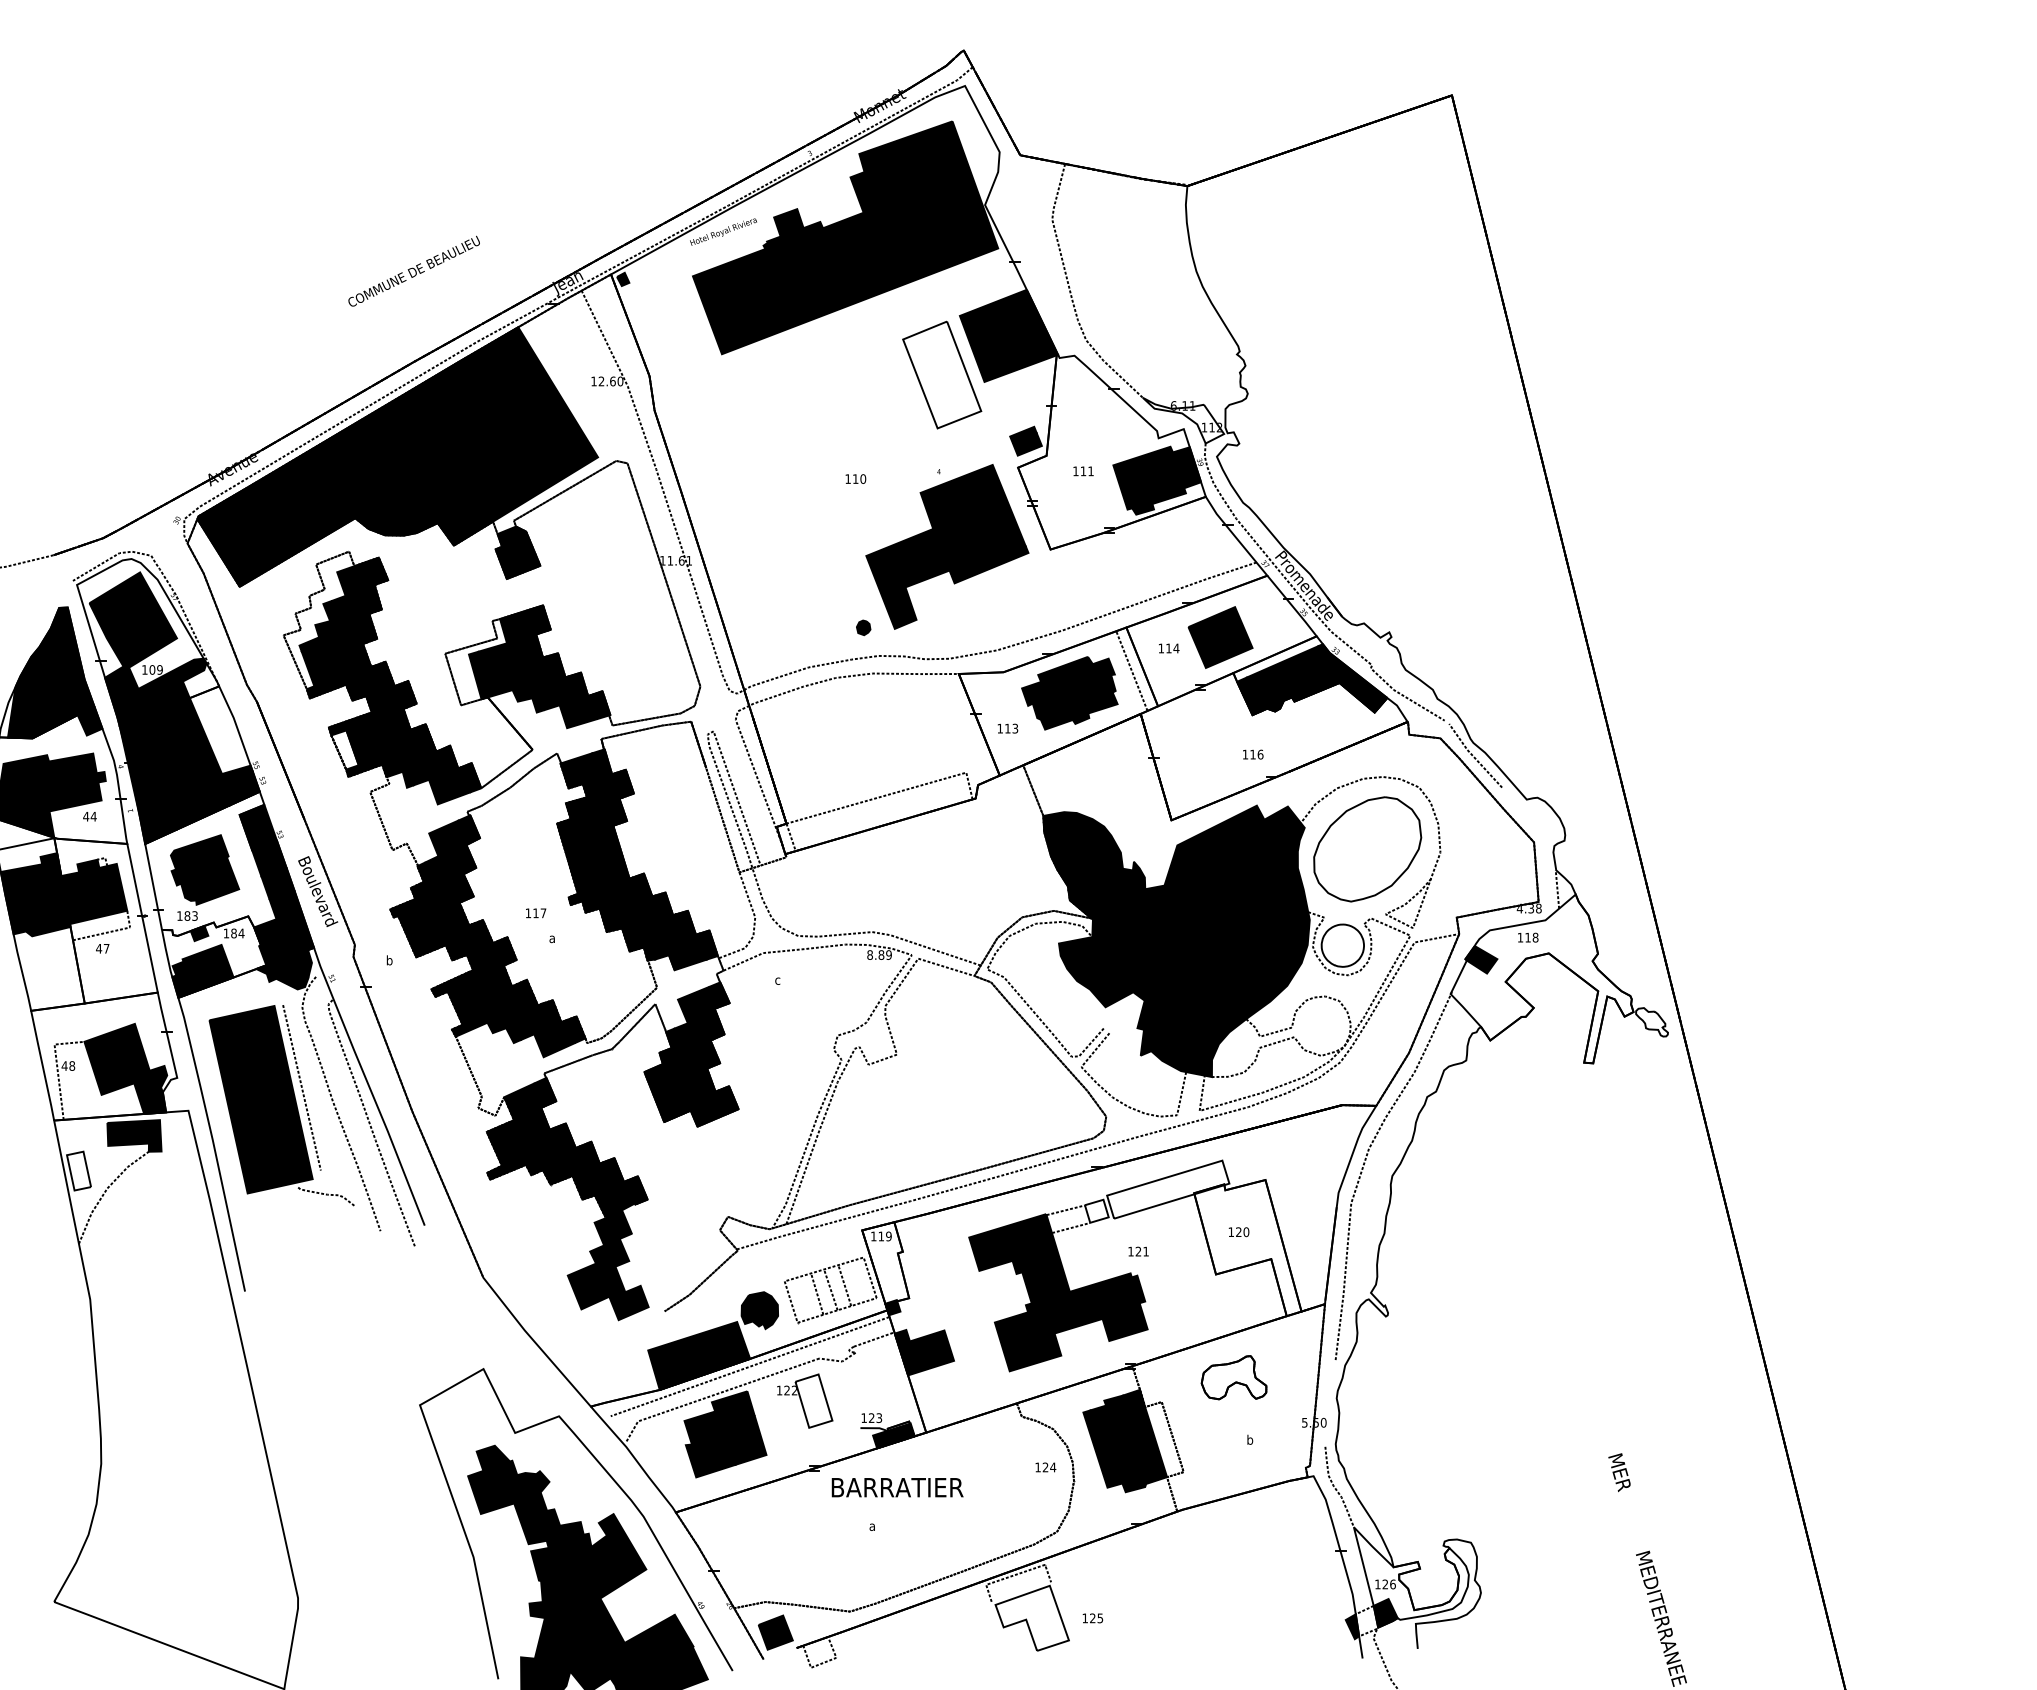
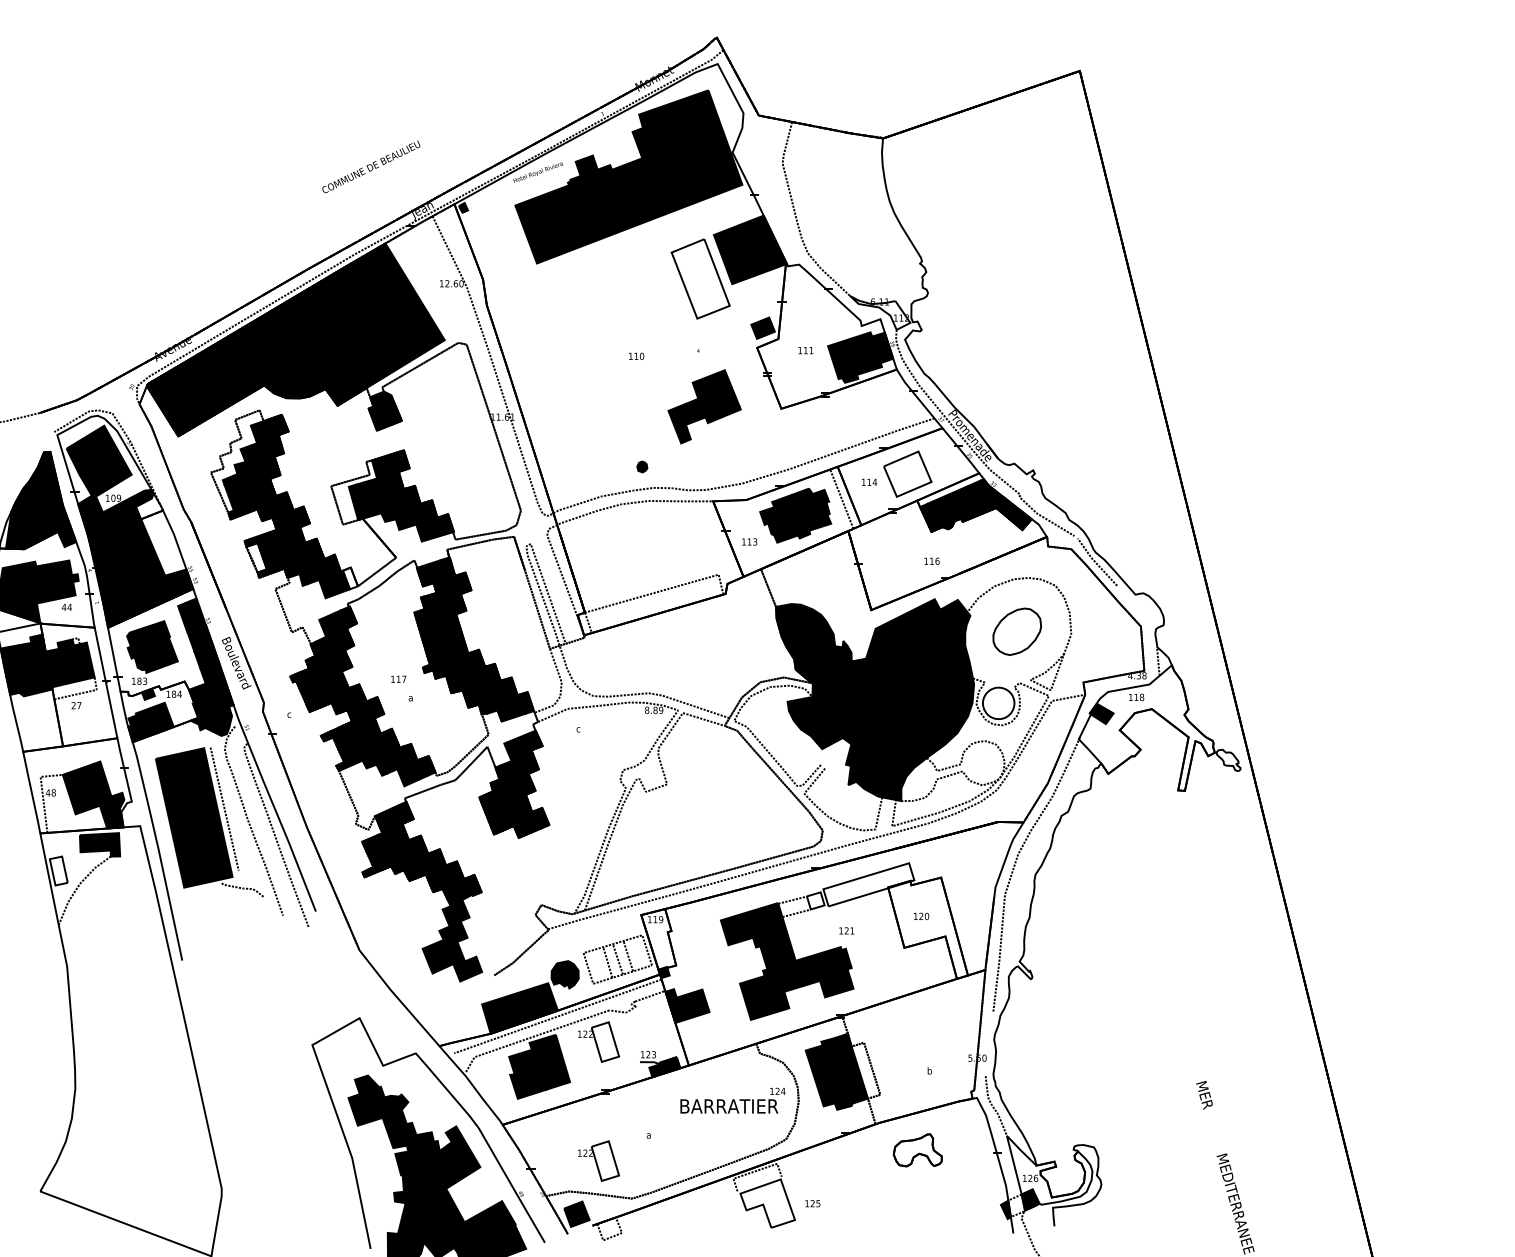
text: (413, 270) -> (370, 166), moved
part: (947, 546) -> (704, 406), size x0.6
fill: (1220, 637) -> (907, 474), removed
fill: (471, 777) -> (350, 578), removed
part: (1367, 849) -> (1017, 631), size x0.6
text: (99, 948) -> (74, 705), 47 -> 27
text: (389, 960) -> (289, 714), b -> c
part: (1233, 1377) -> (917, 1150), moved
text: (897, 1487) -> (729, 1106), moved
part: (805, 1560) -> (599, 1160), added

